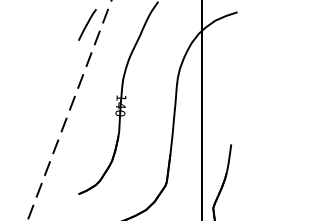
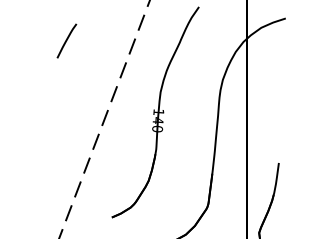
line: (87, 24) -> (66, 40), moved

